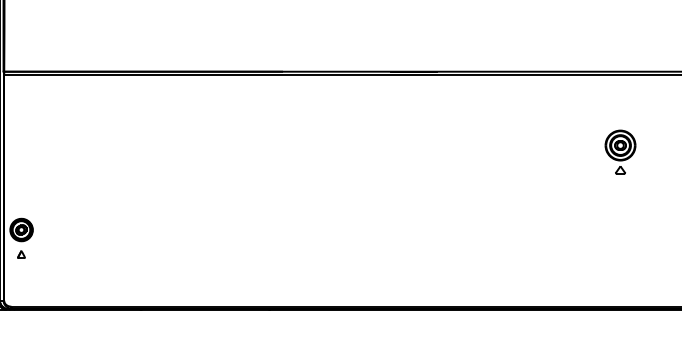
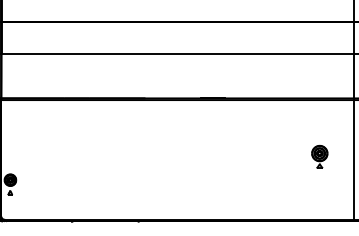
part: (619, 151) -> (319, 156), moved

